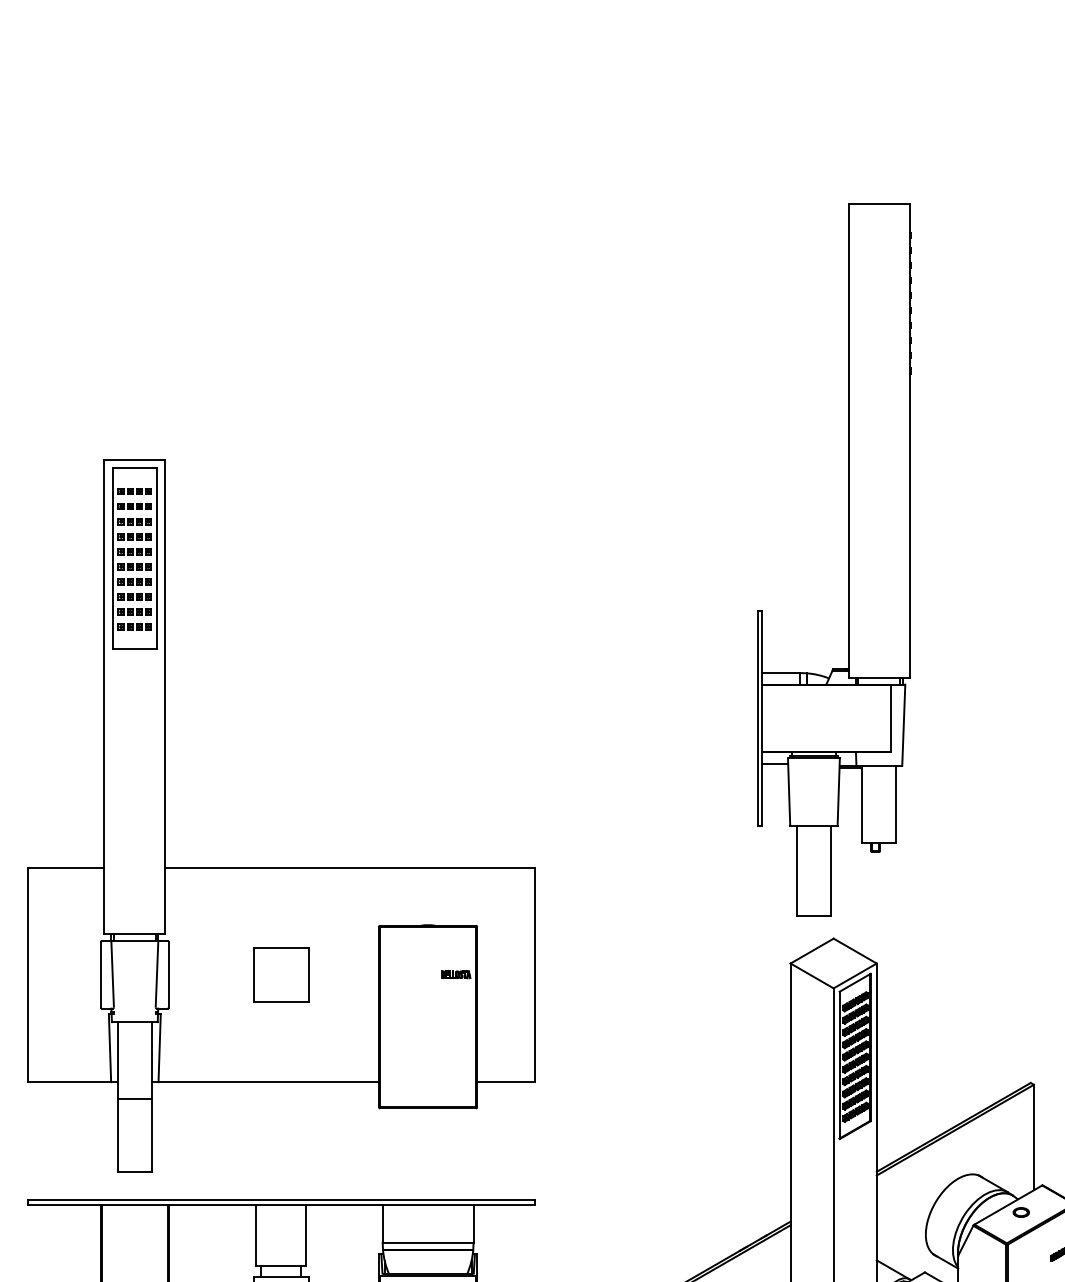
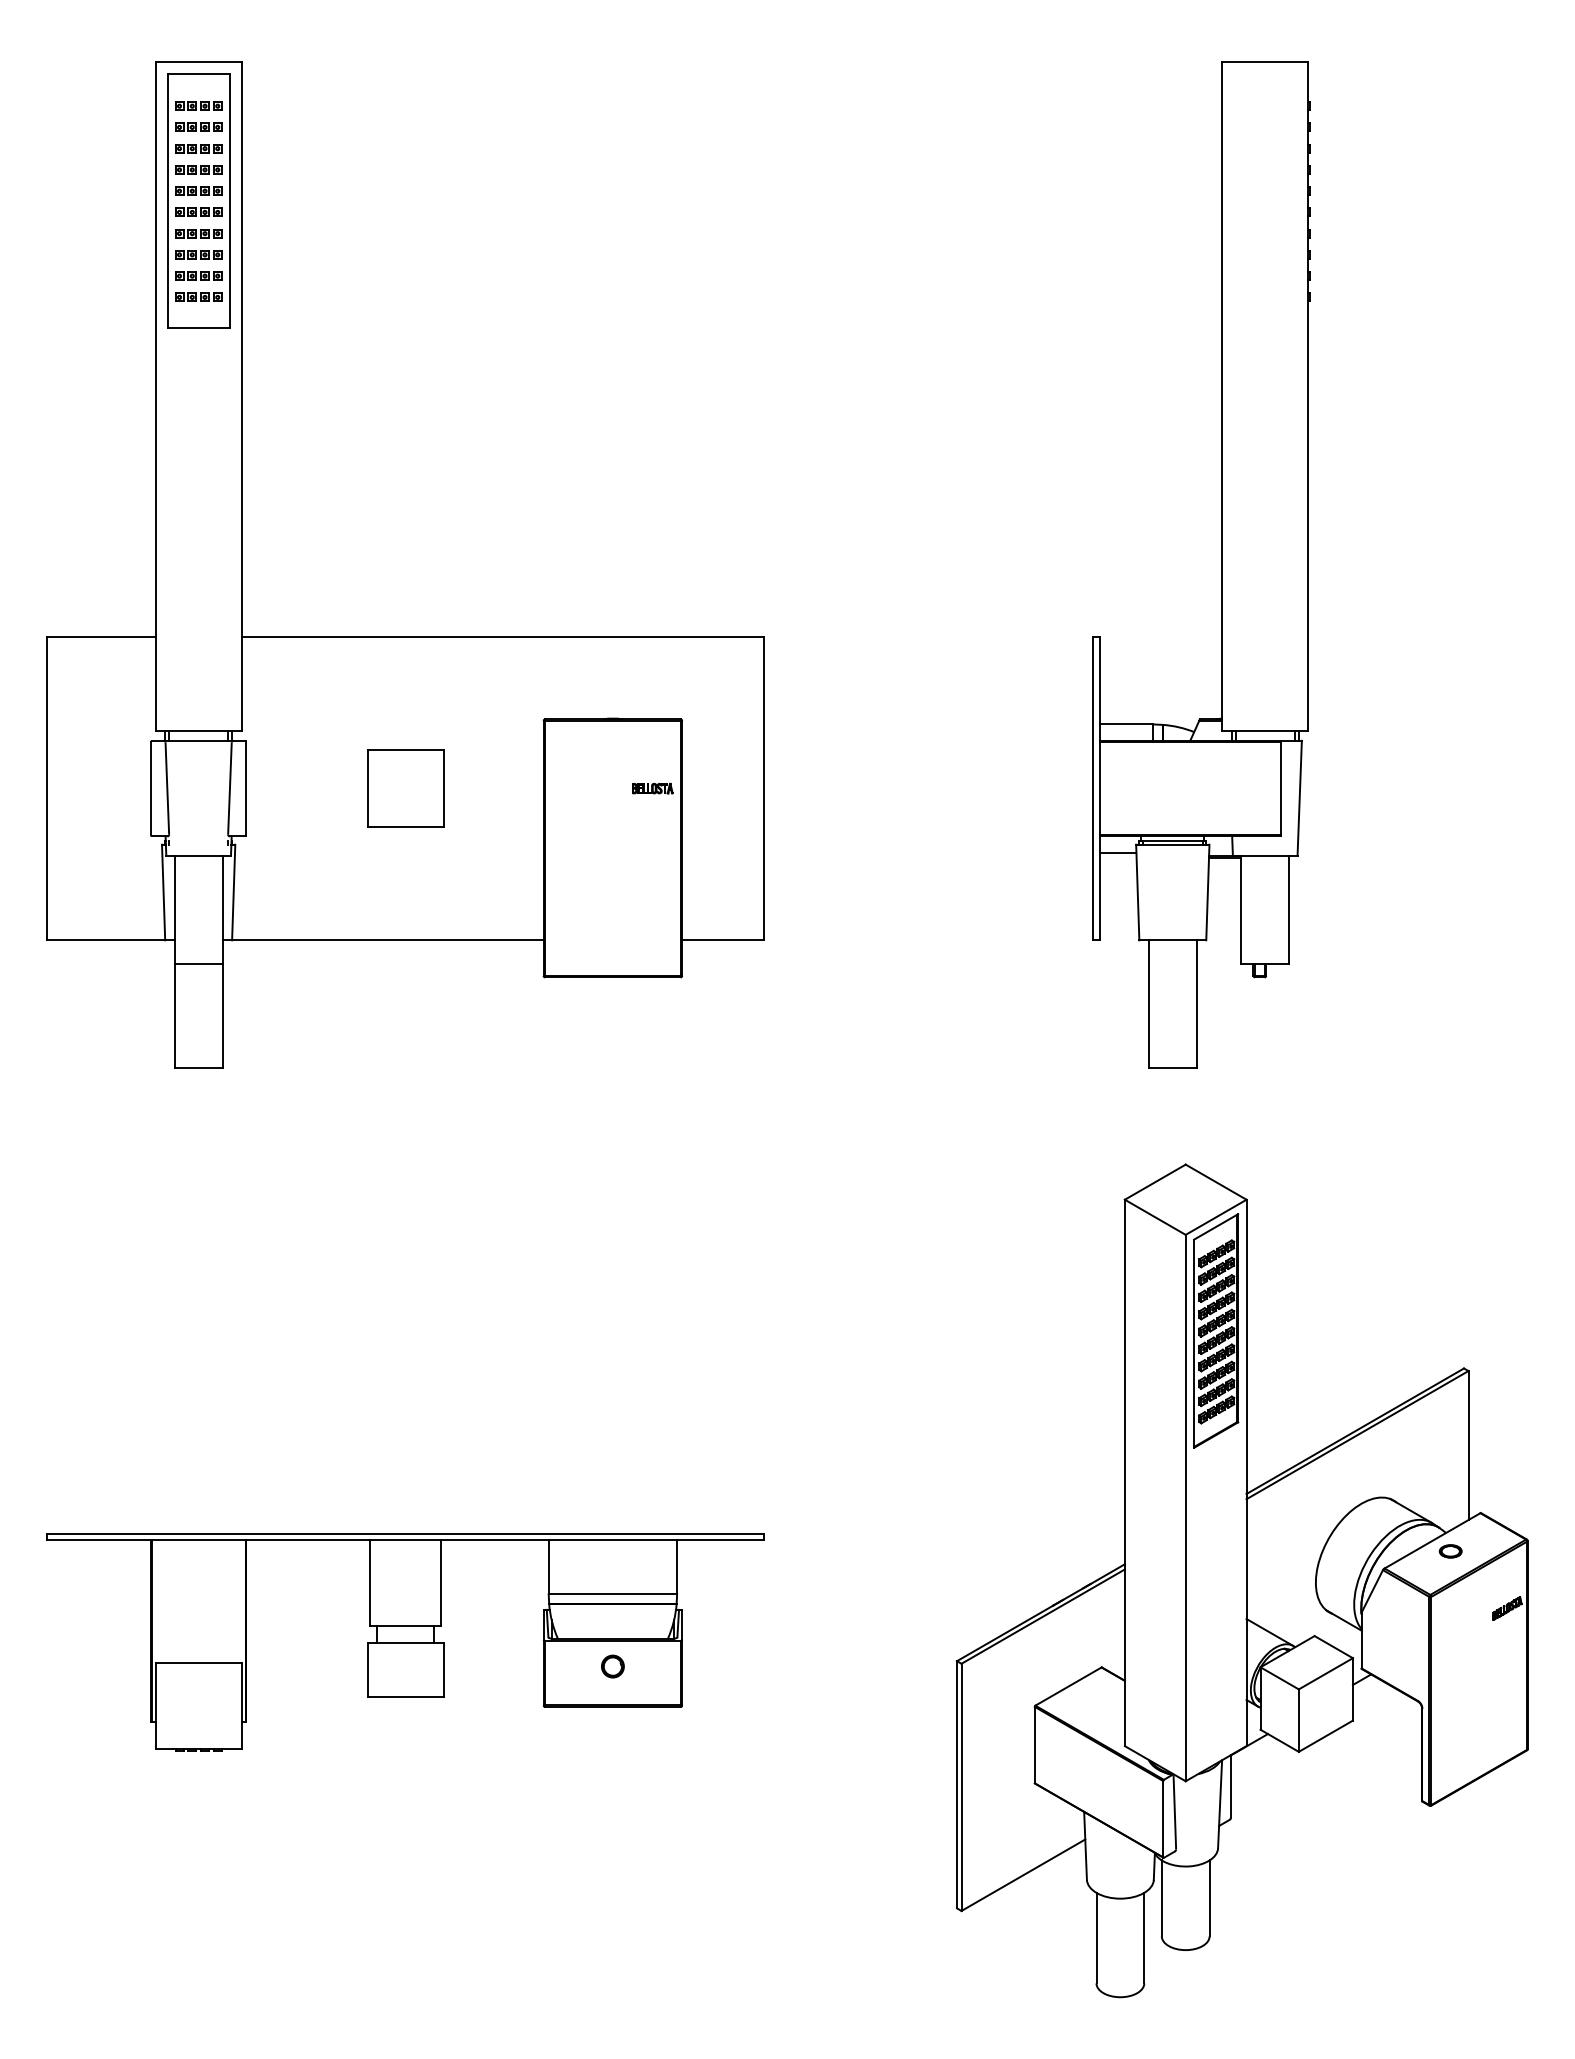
part: (848, 559) -> (1221, 564), moved
part: (281, 867) -> (405, 636), moved

